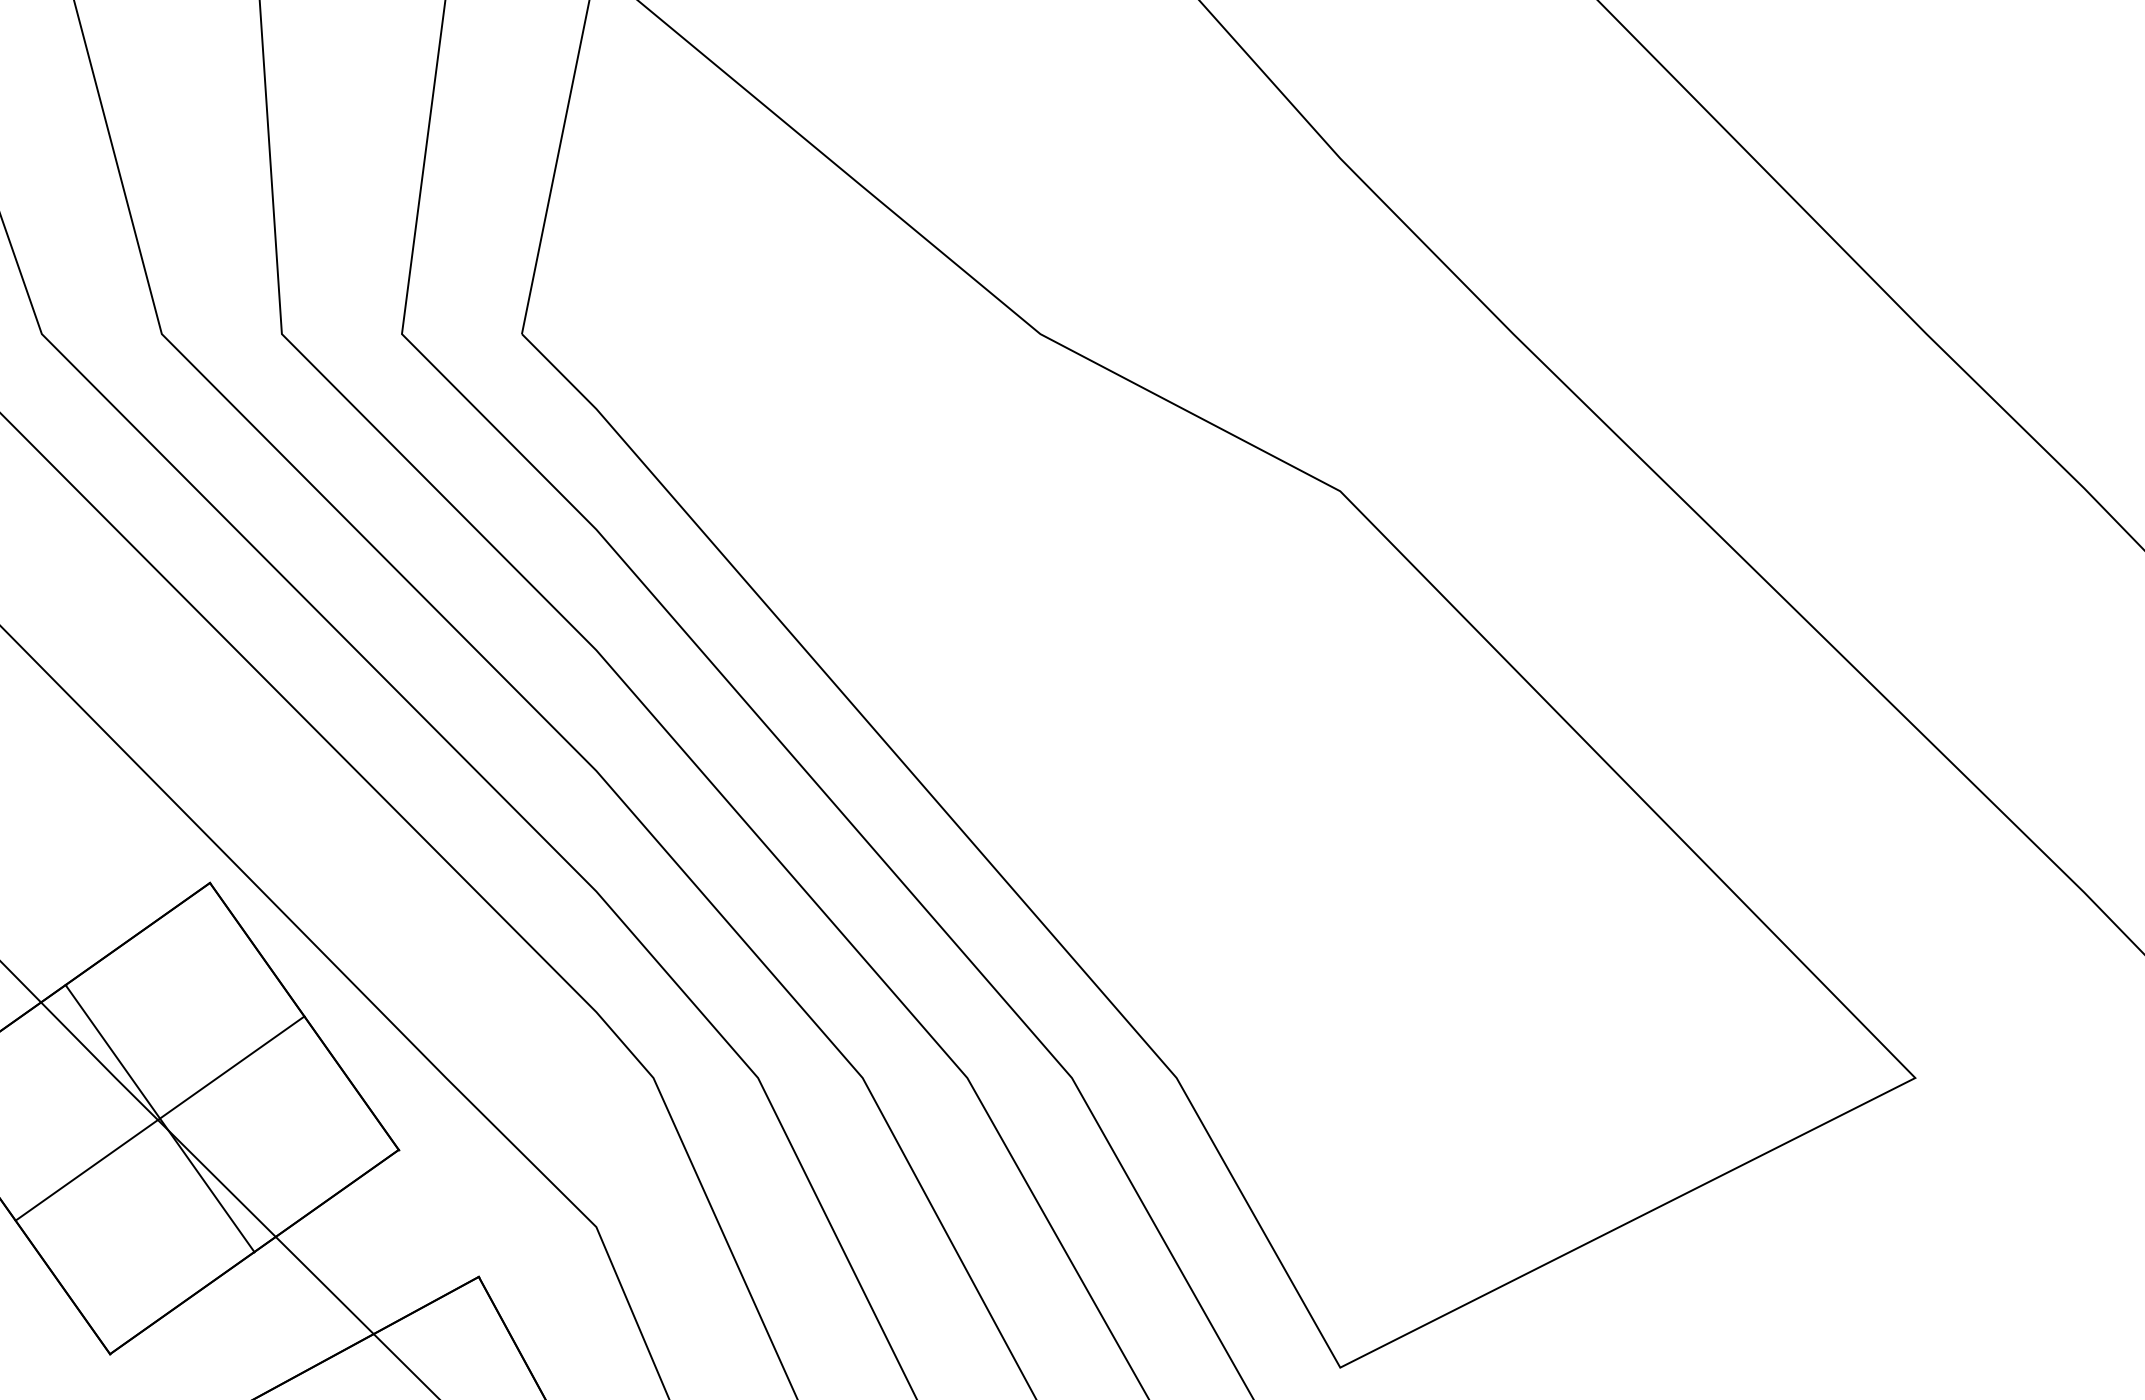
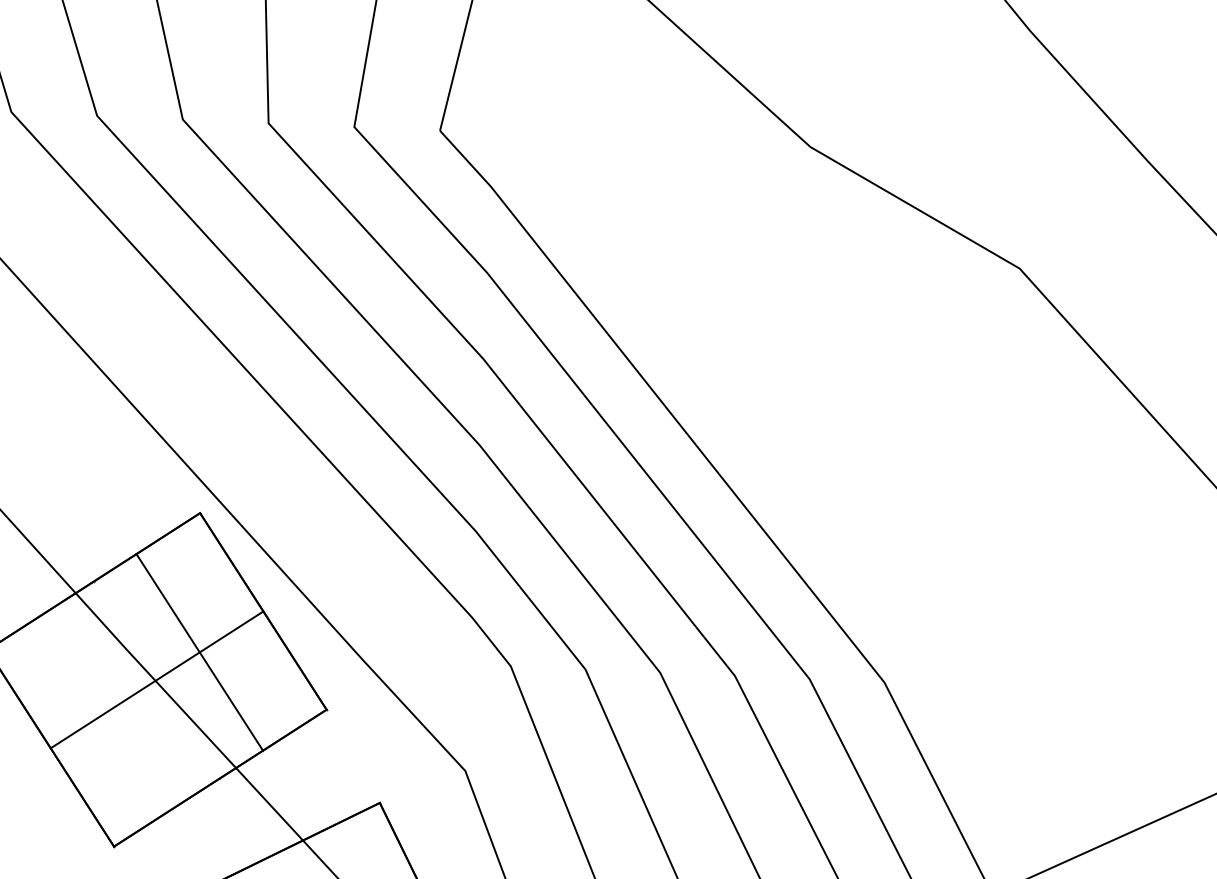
line: (159, 1118) -> (199, 652), moved

